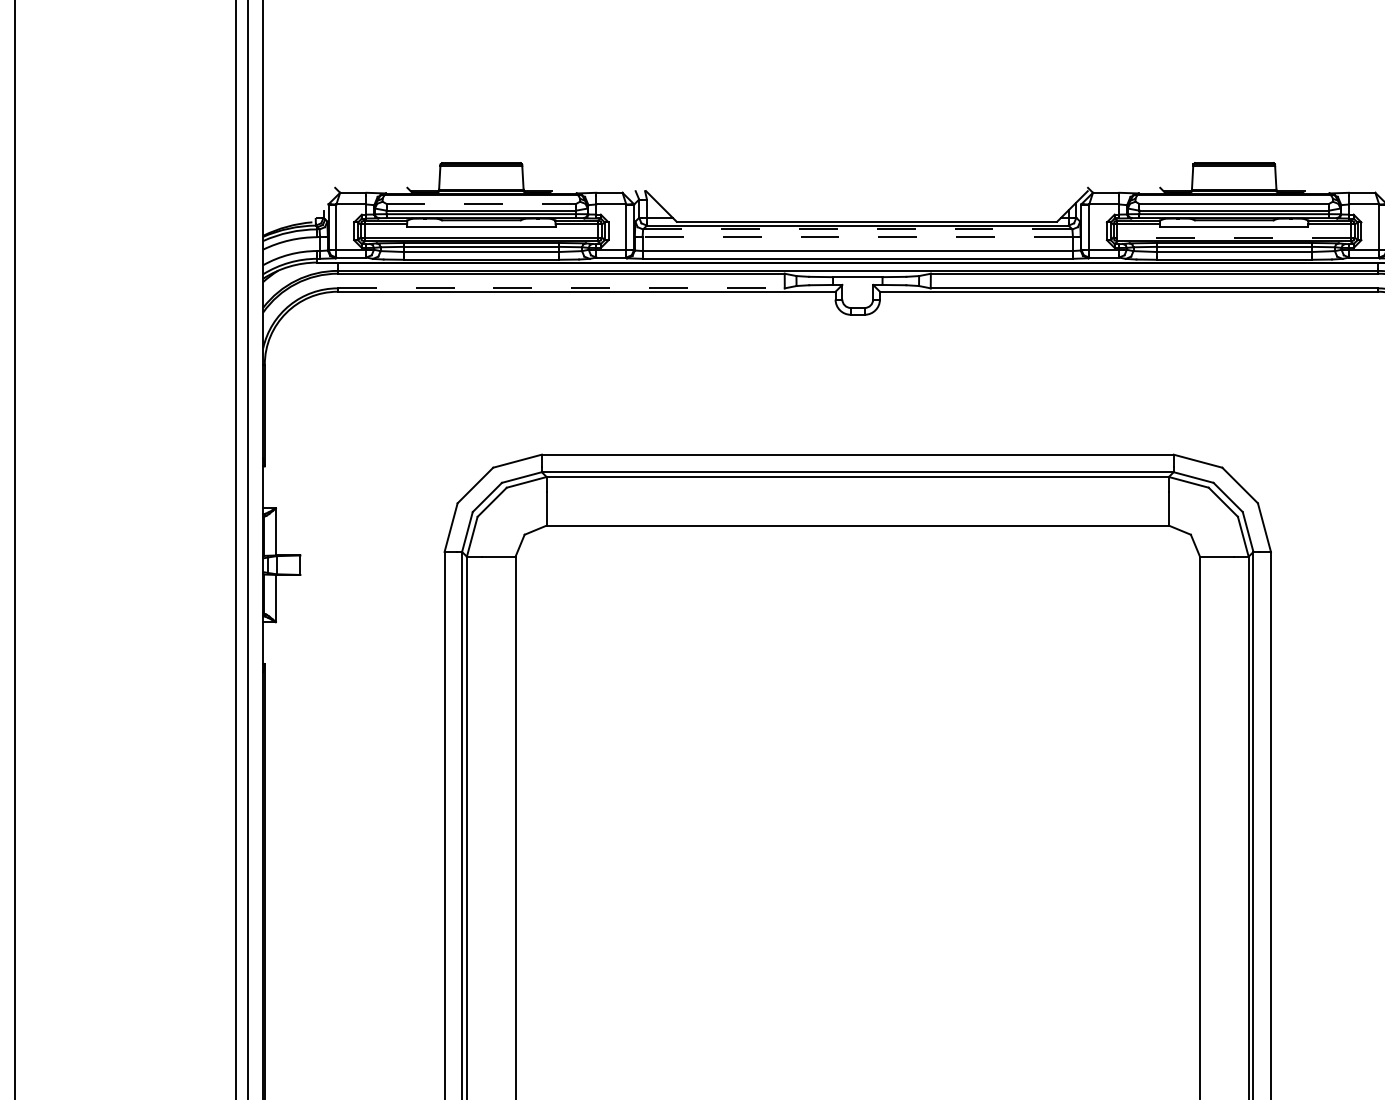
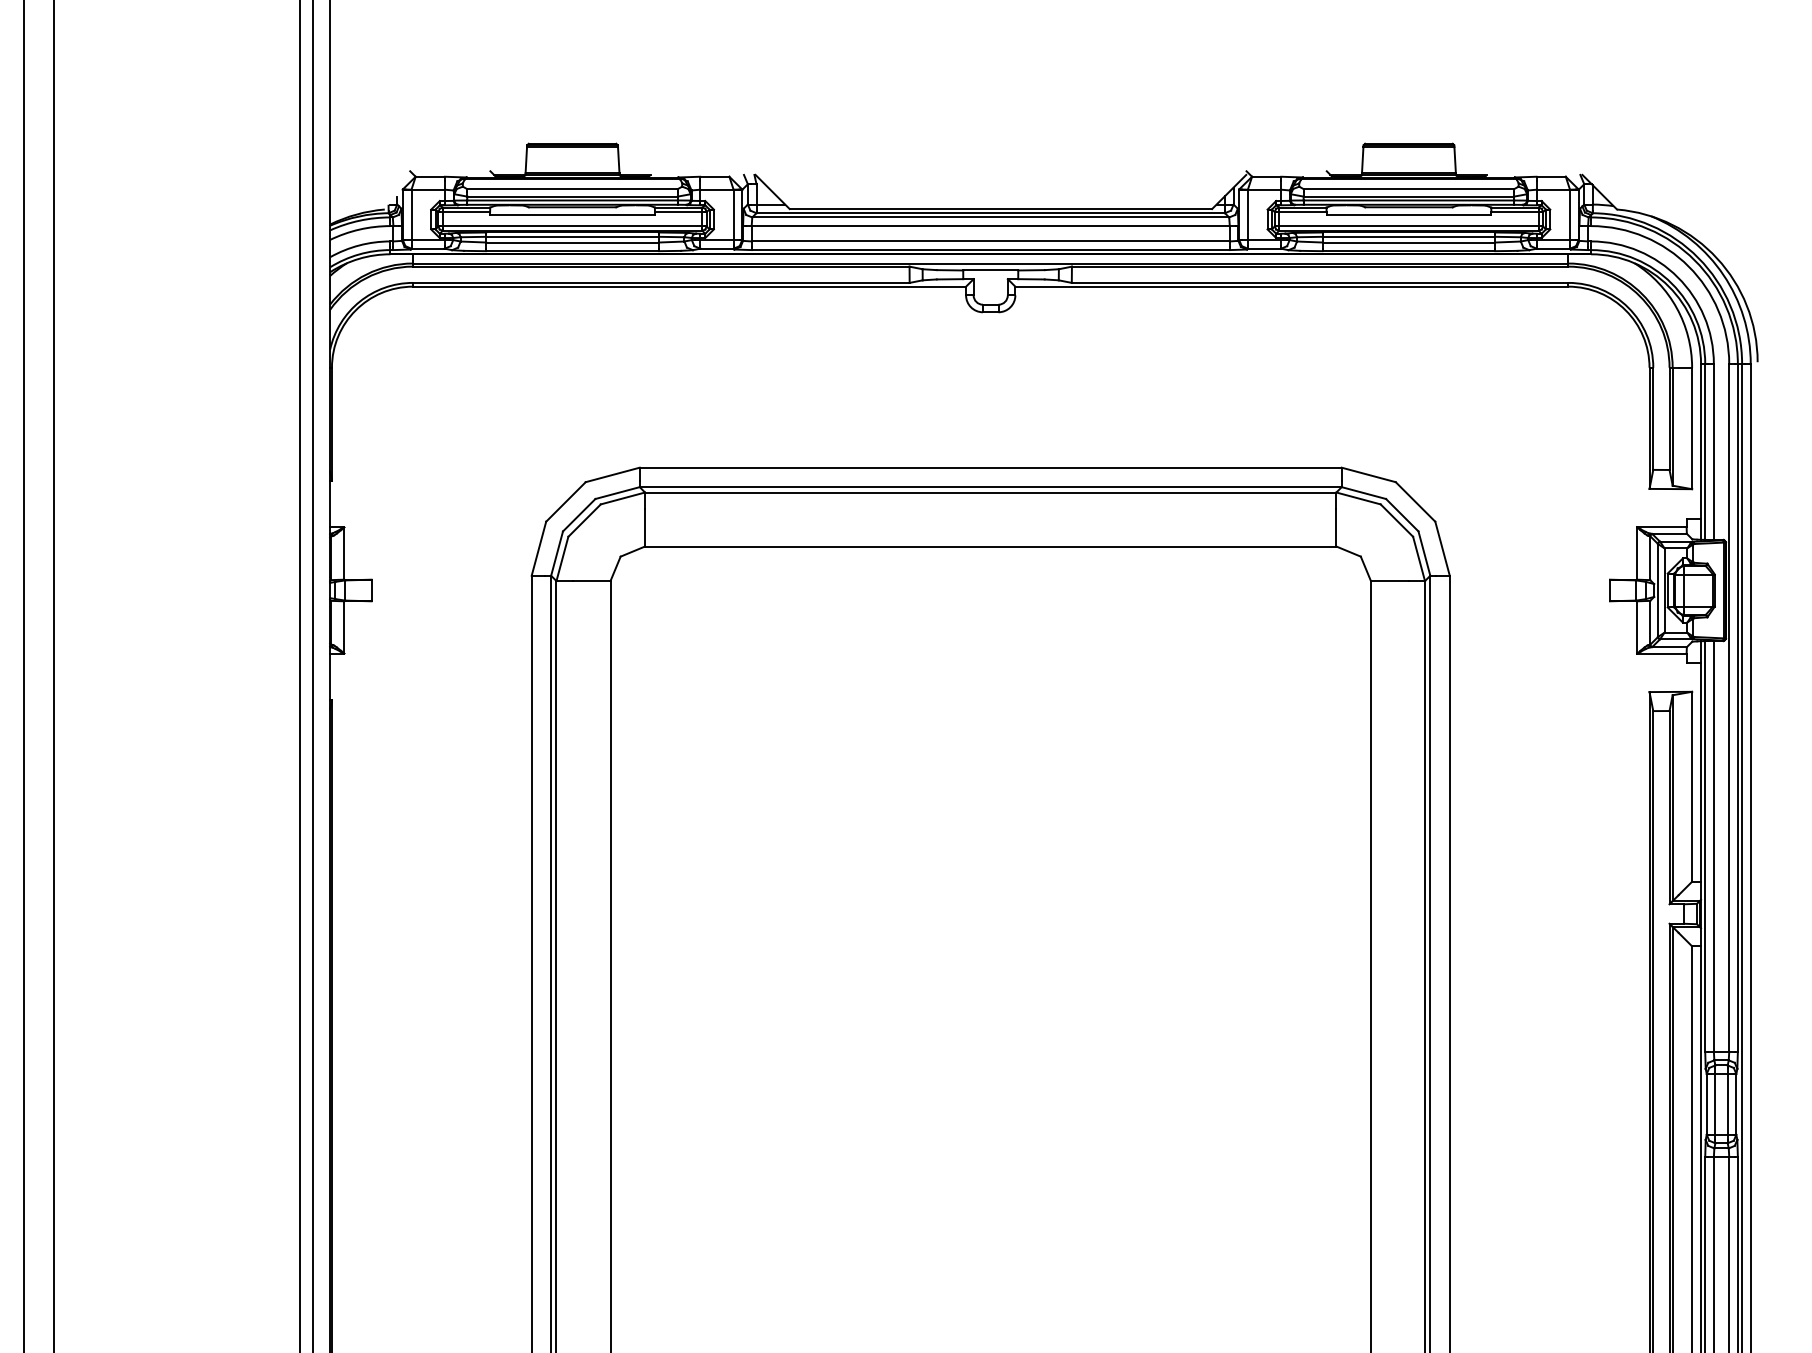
line: (482, 204) -> (573, 189), dashed -> solid
line: (858, 229) -> (991, 217), dashed -> solid
line: (857, 237) -> (990, 226), dashed -> solid
line: (1233, 237) -> (1408, 226), dashed -> solid
line: (561, 287) -> (661, 282), dashed -> solid

